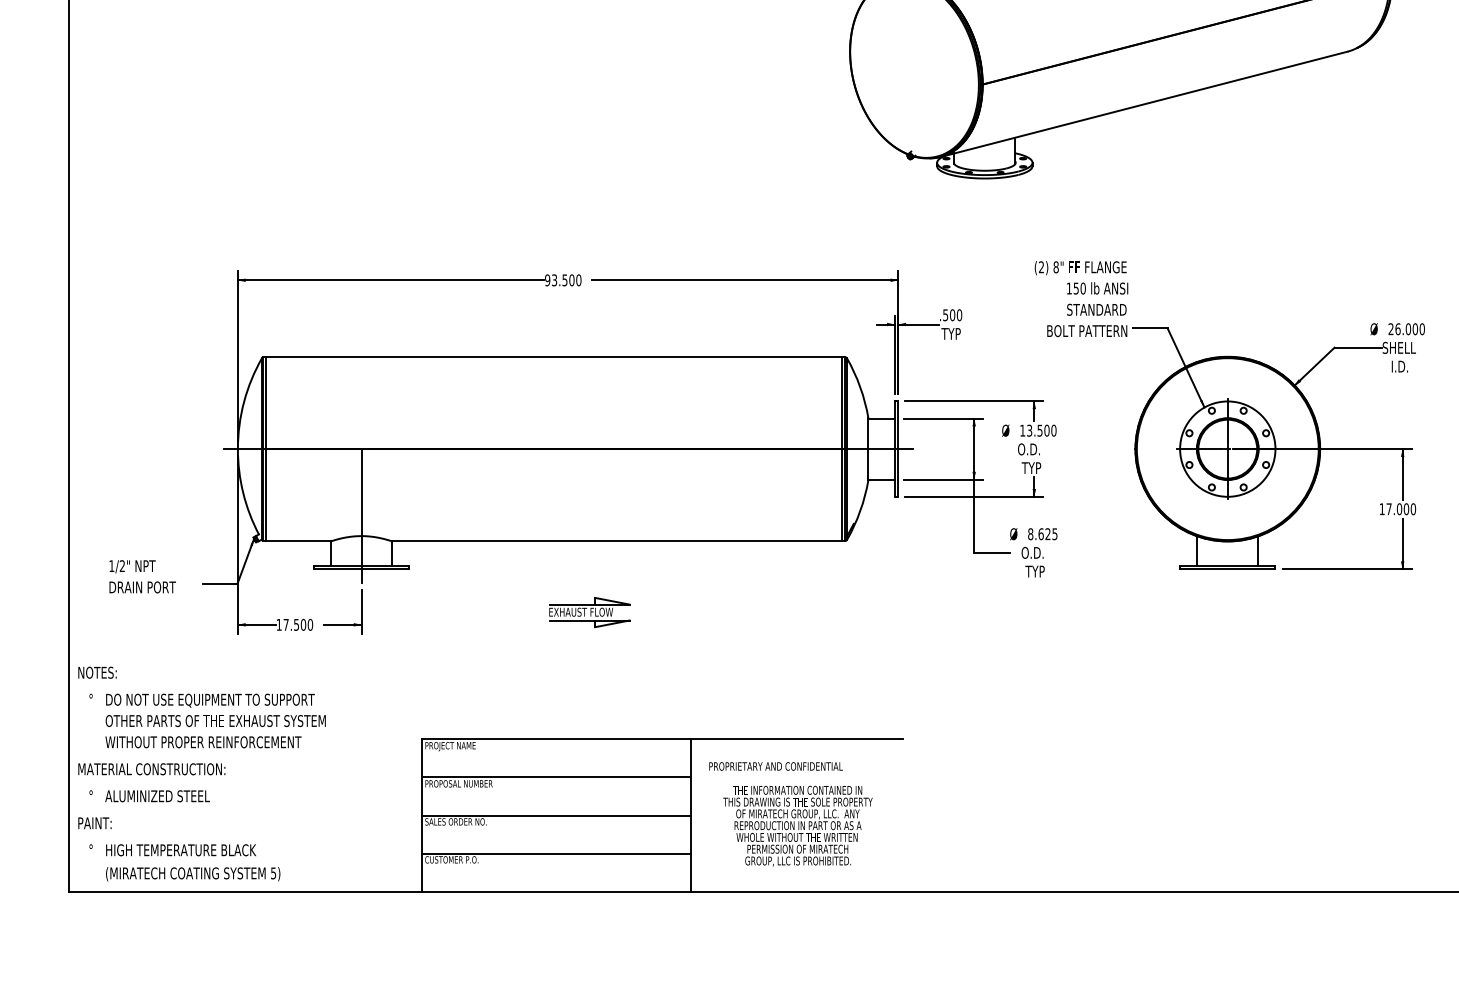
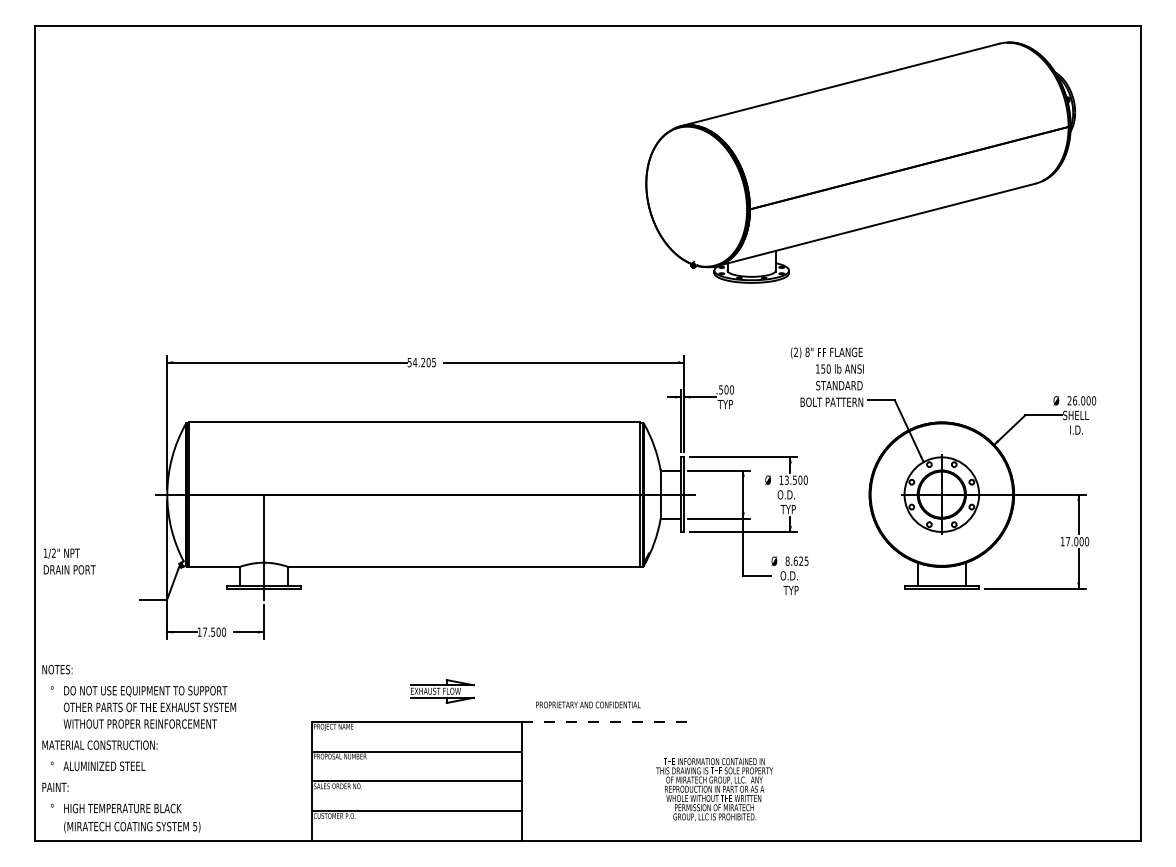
text: (562, 280) -> (421, 362), 93.500 -> 54.205
text: (142, 576) -> (69, 561), moved
part: (589, 612) -> (442, 691), moved
line: (796, 739) -> (604, 721), solid -> dashed
text: (776, 765) -> (588, 704), moved
text: (797, 825) -> (714, 789), moved

